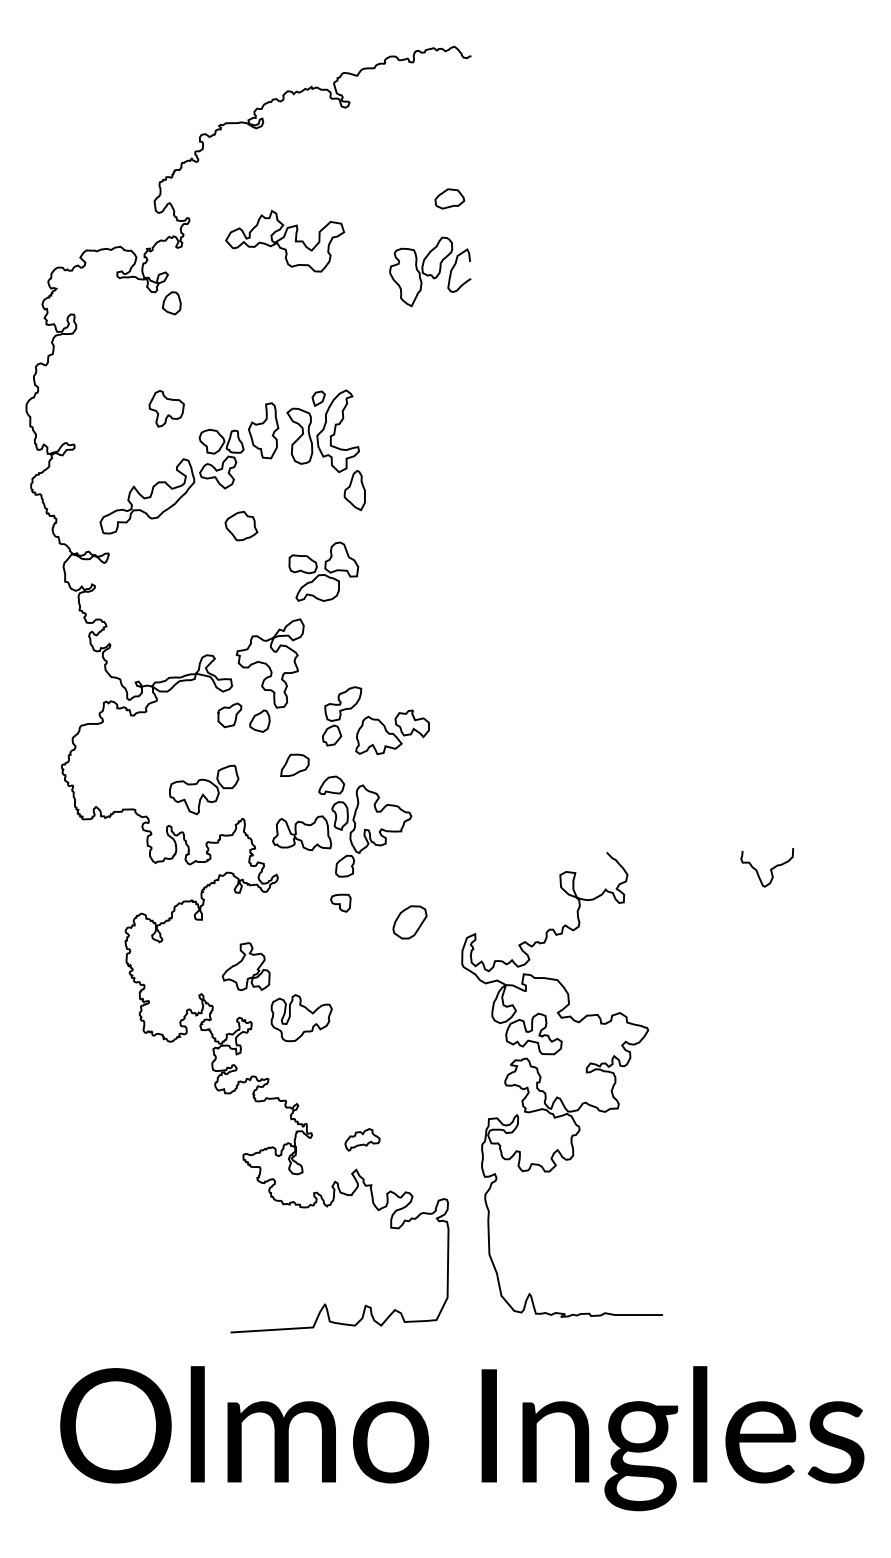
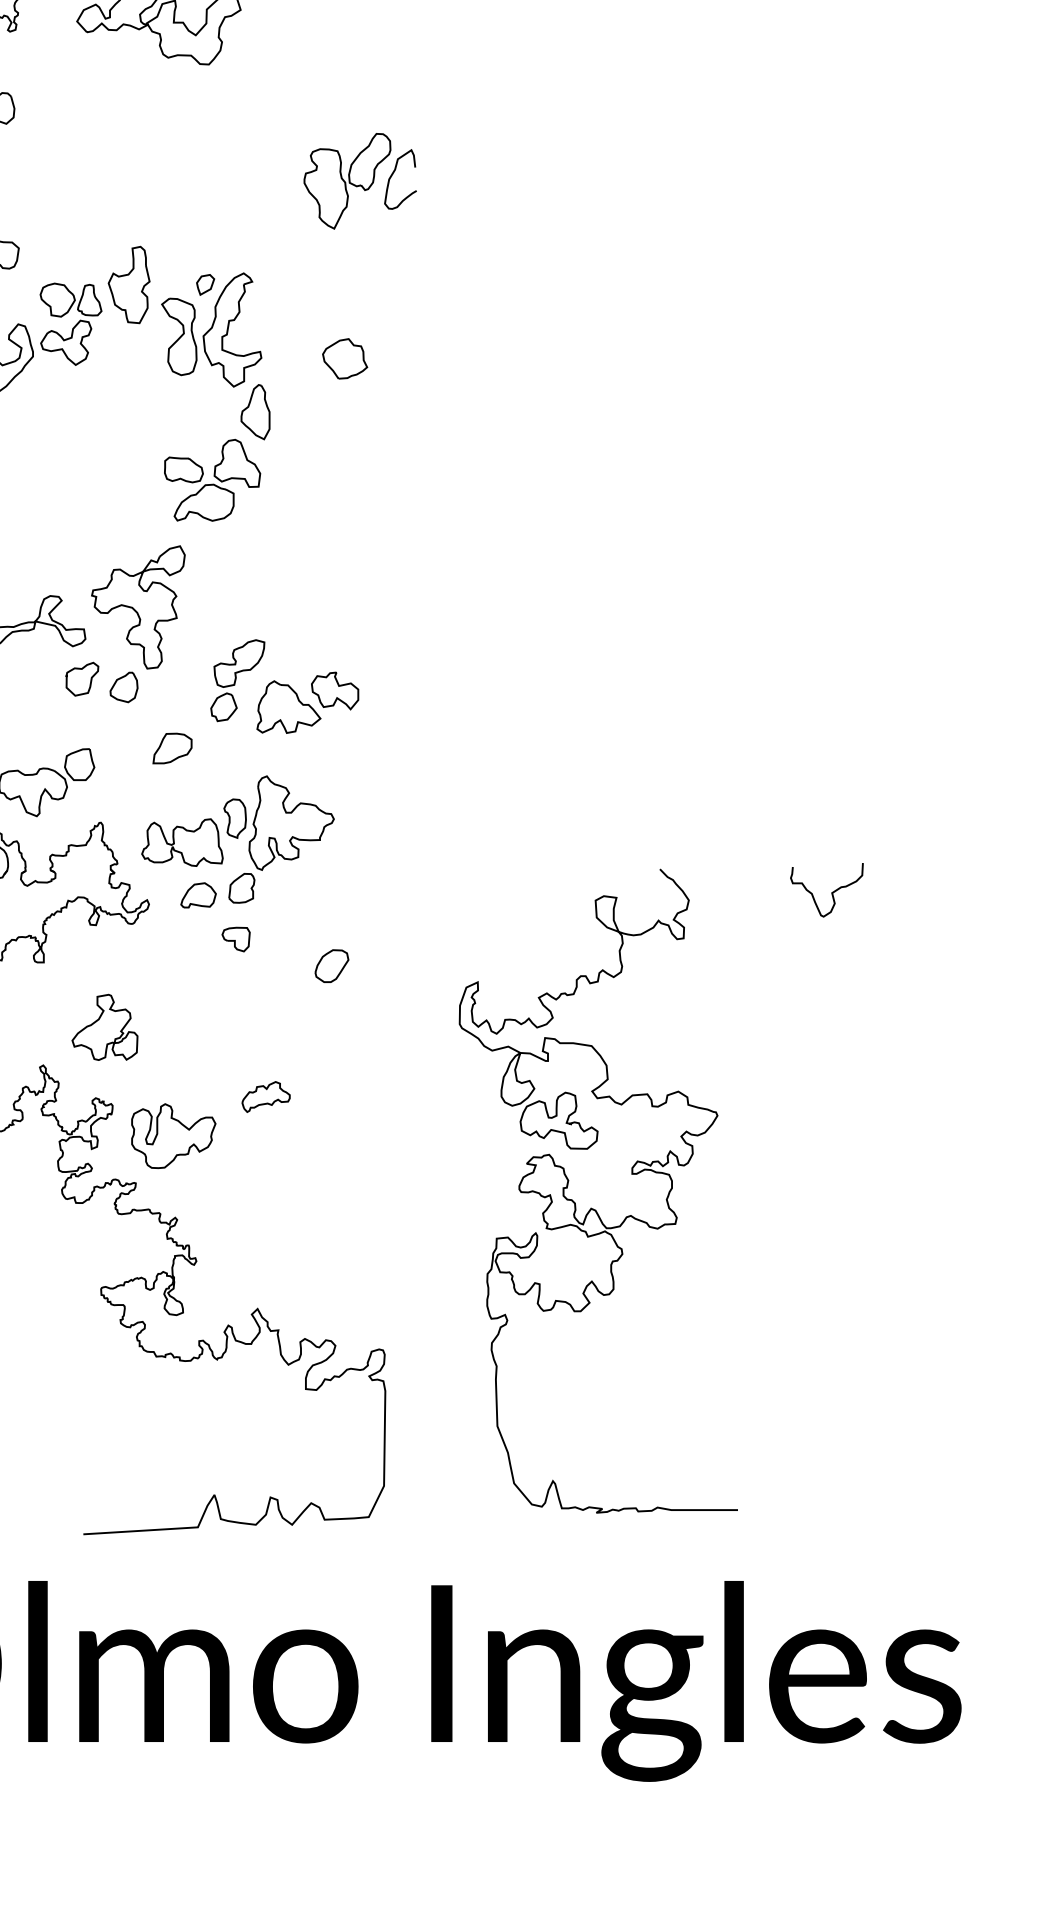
part: (430, 271) -> (360, 180), moved
part: (325, 450) -> (214, 356), moved
part: (241, 526) -> (345, 359), moved
part: (331, 784) -> (198, 894), moved
part: (409, 922) -> (331, 966), size x0.71
part: (301, 1018) -> (173, 1136), moved
part: (557, 1096) -> (591, 1207), moved
part: (362, 1139) -> (266, 1096), moved

